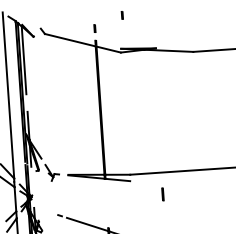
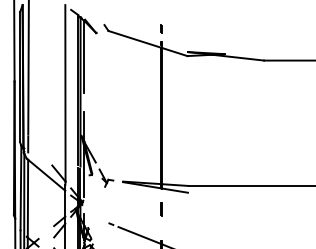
part: (122, 15) -> (191, 16), removed
line: (32, 180) -> (84, 184), added
line: (162, 194) -> (161, 209), moved

